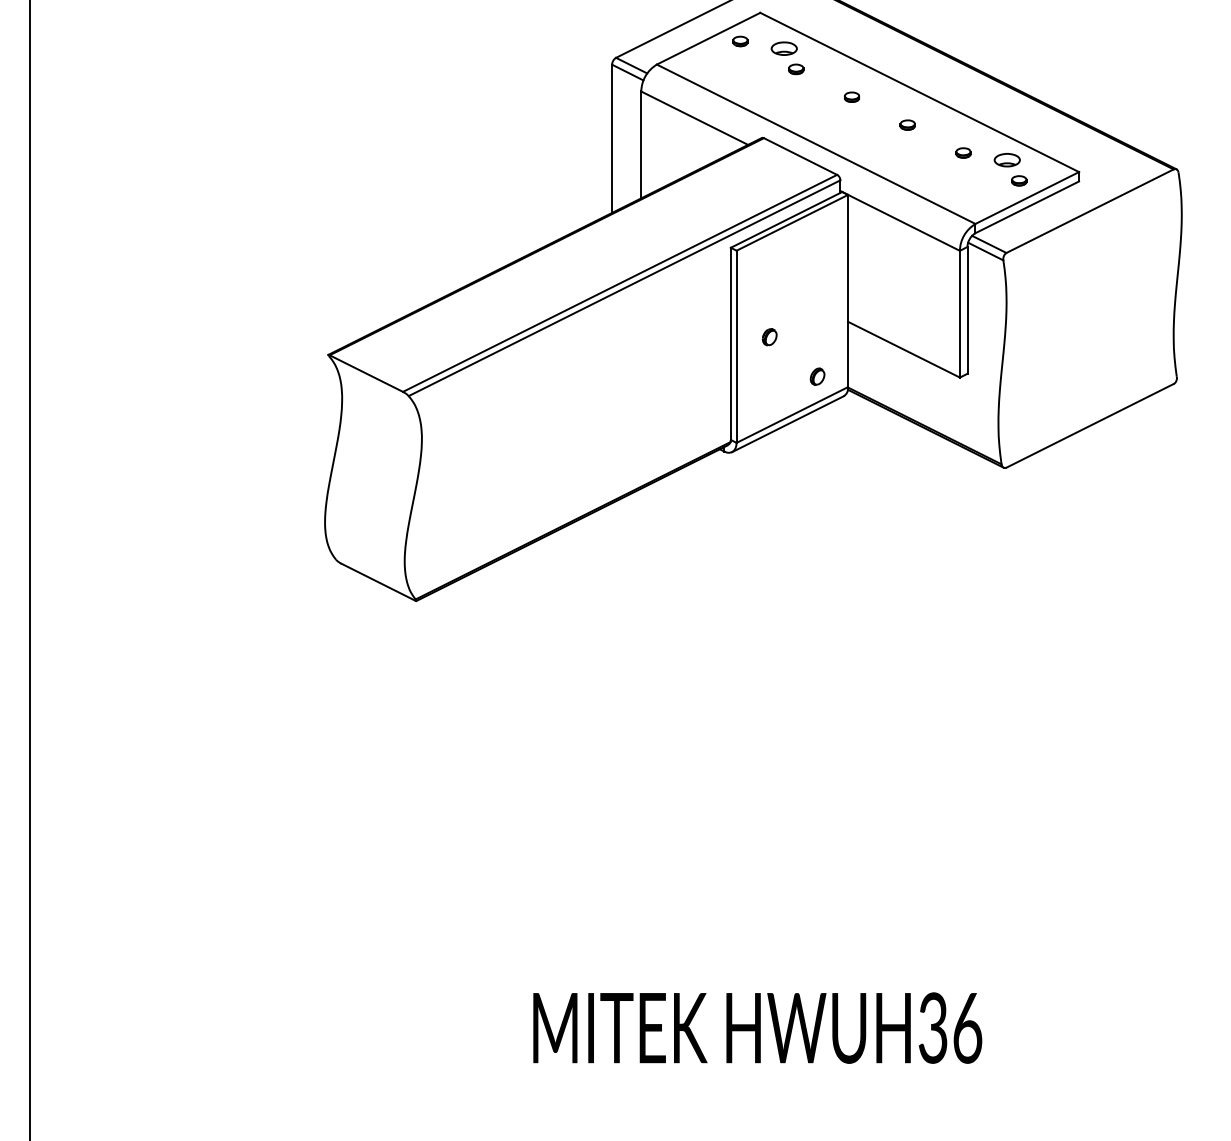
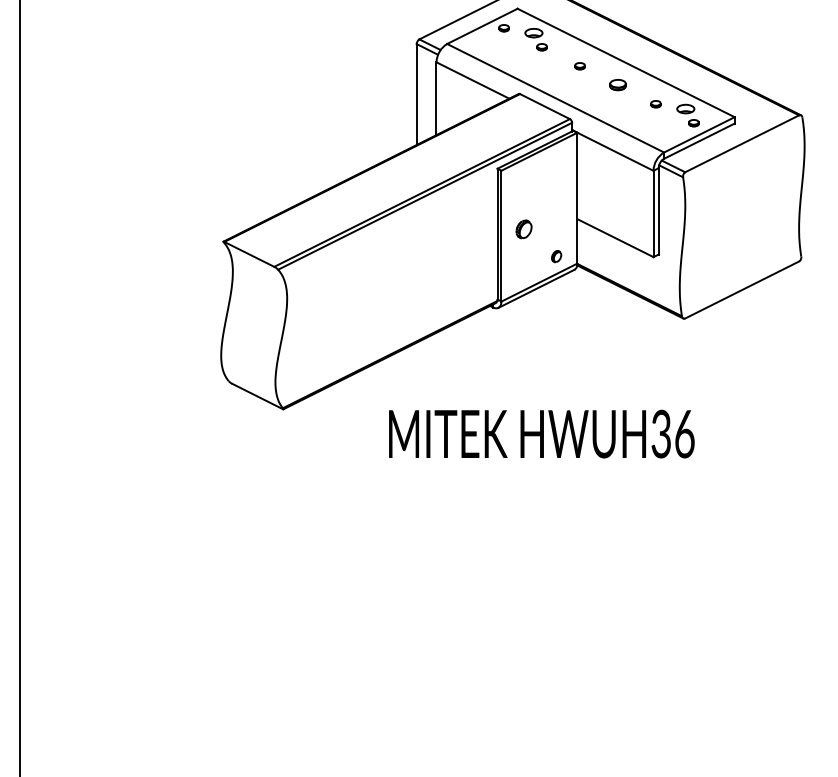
part: (906, 125) -> (617, 85), size x1.6
part: (768, 337) -> (523, 229), size x1.6
text: (757, 1027) -> (541, 433), moved

